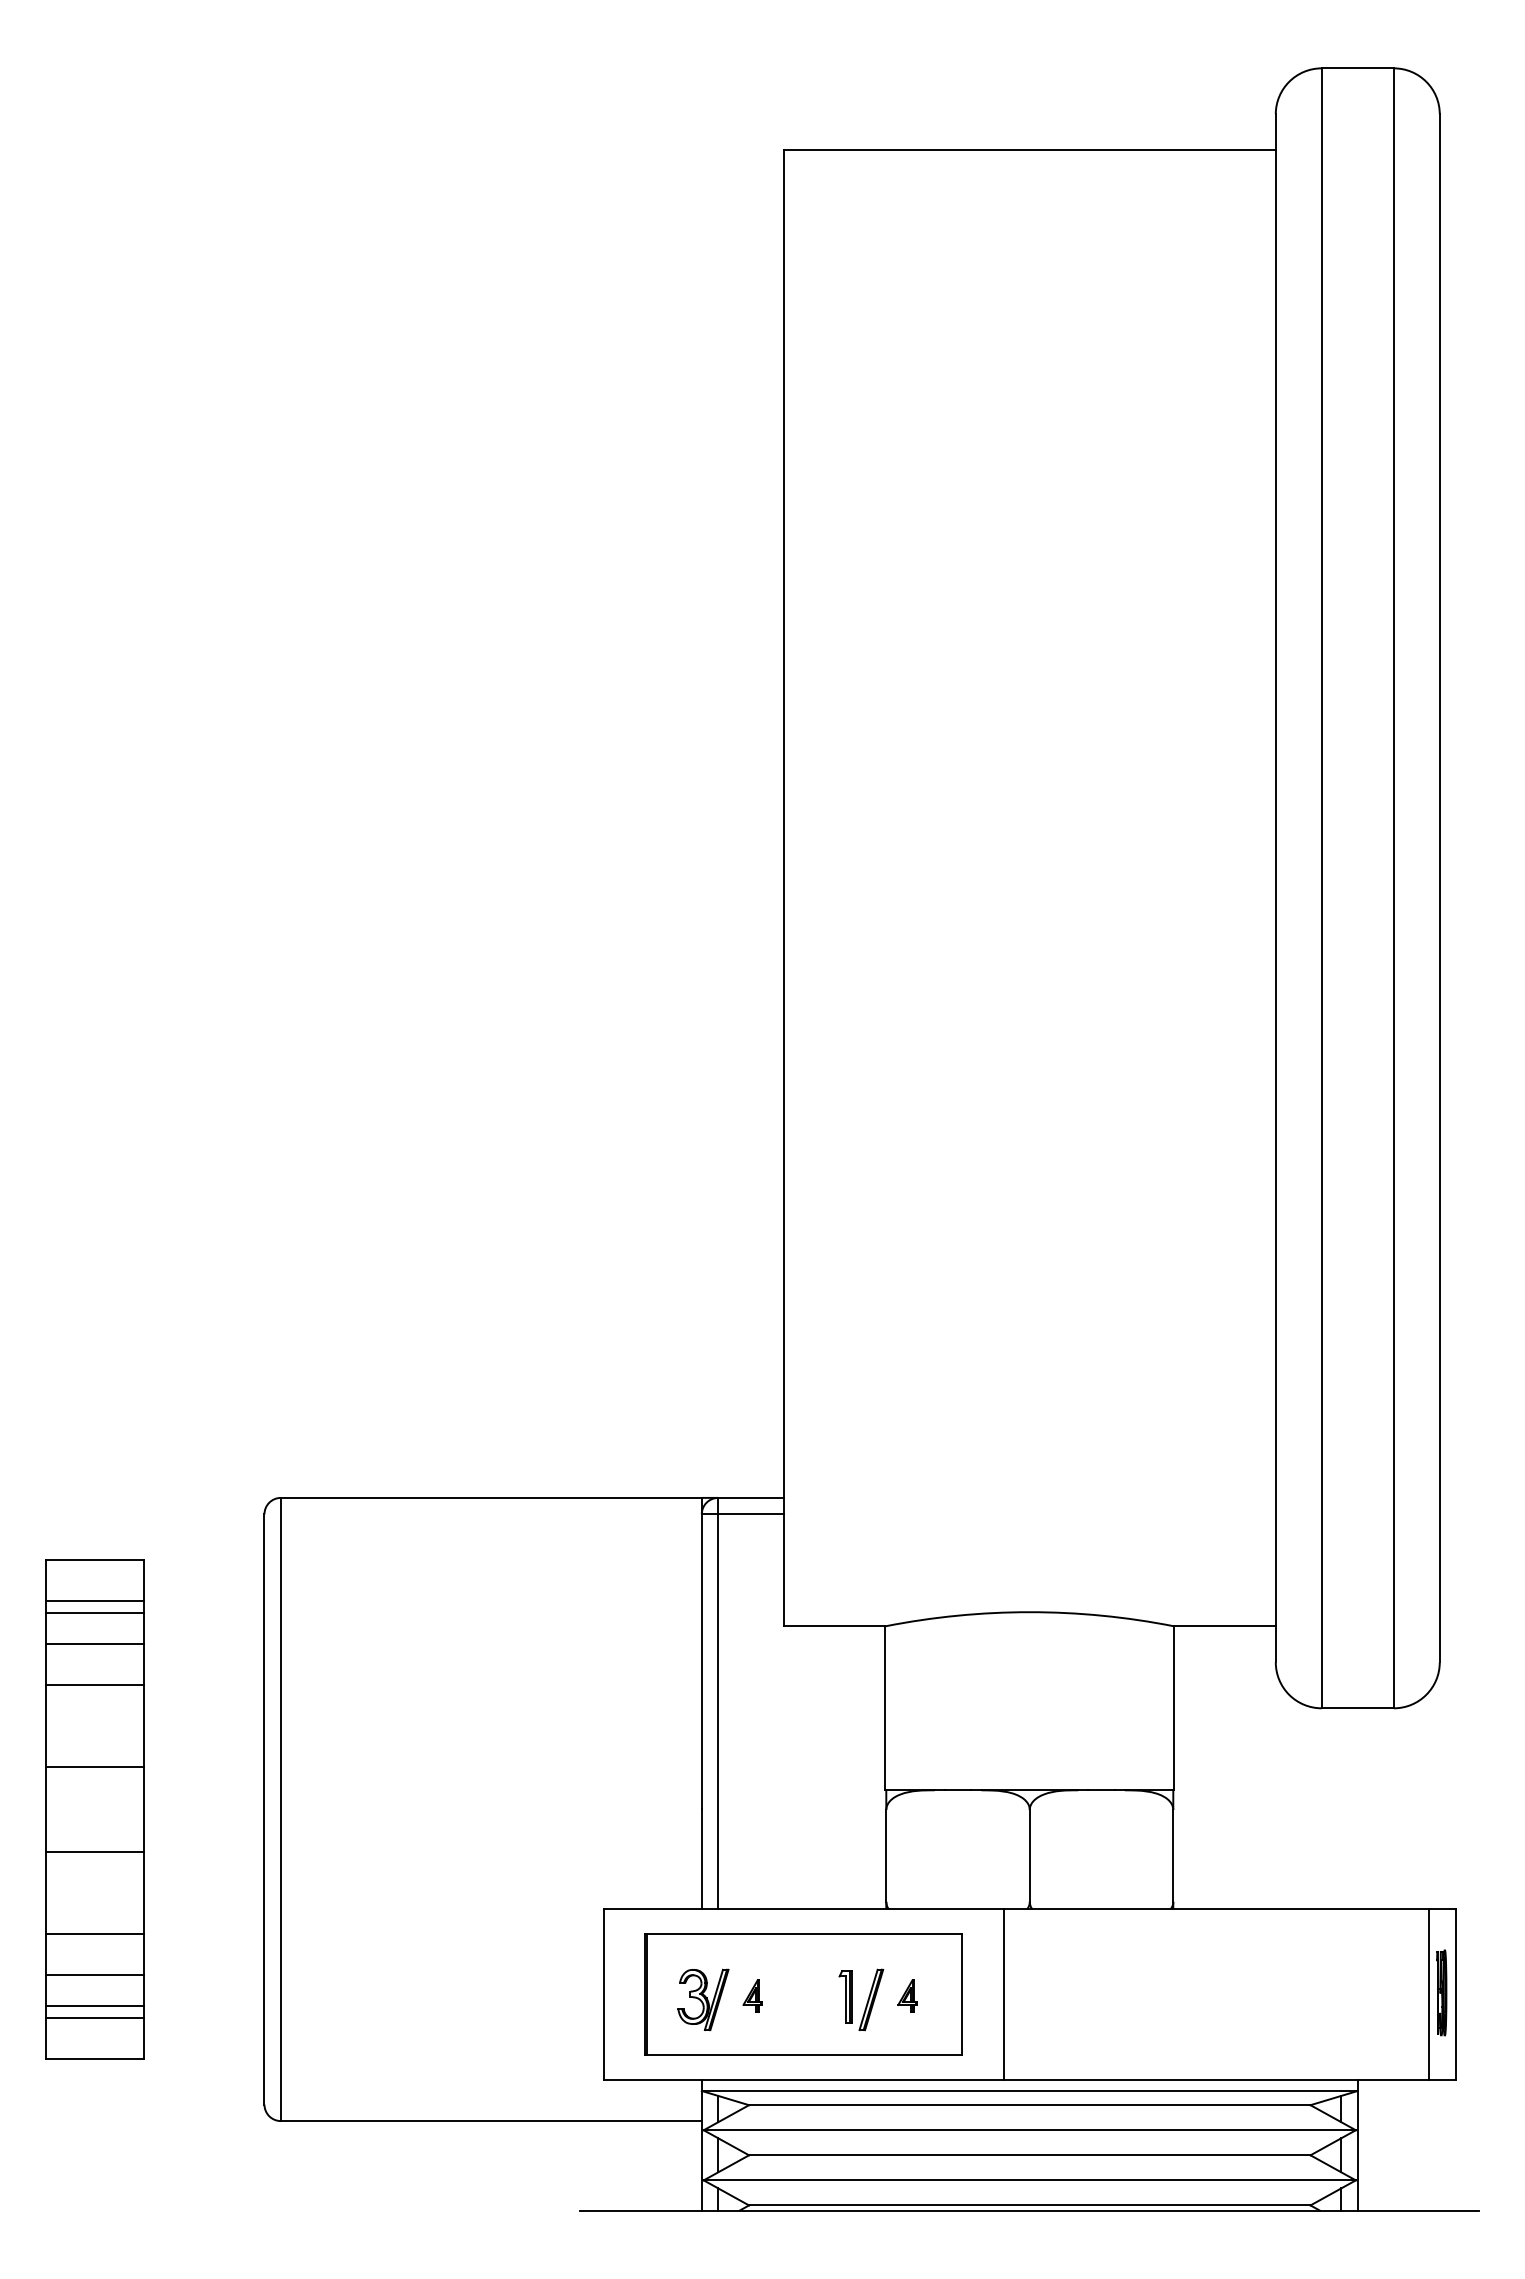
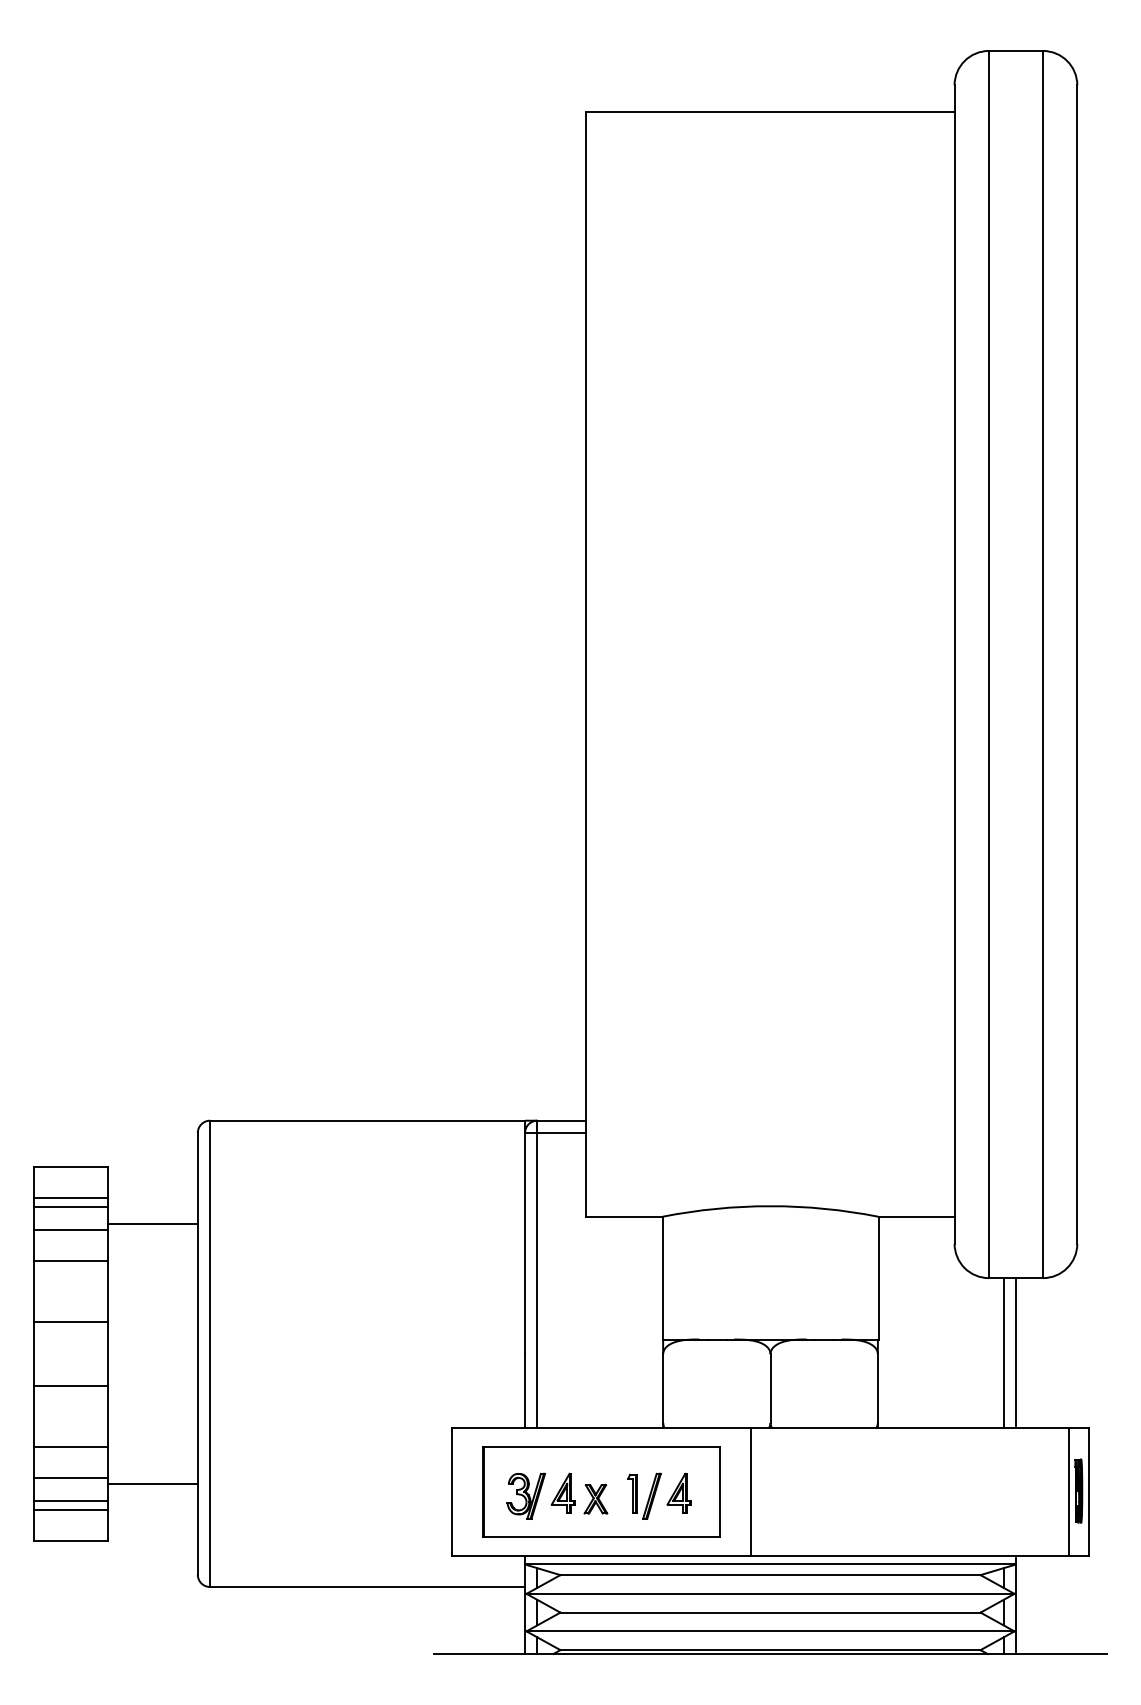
line: (204, 1635) -> (152, 1223), added
line: (1341, 1808) -> (1003, 1353), added
line: (1357, 1808) -> (1015, 1353), added
line: (204, 1983) -> (152, 1484), added
part: (752, 1995) -> (563, 1493), size x1.67
part: (907, 1995) -> (679, 1493), size x1.67
part: (796, 2003) -> (595, 1499), added

